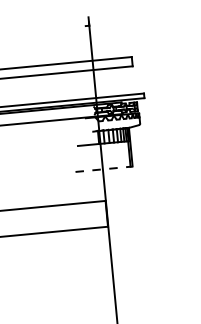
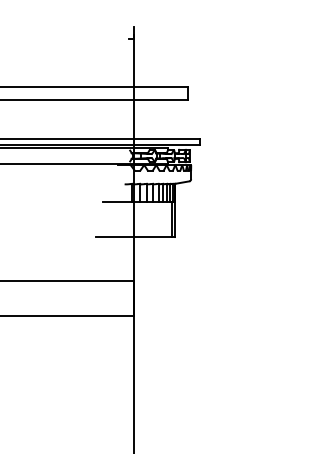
line: (104, 169) -> (136, 237), dashed -> solid

